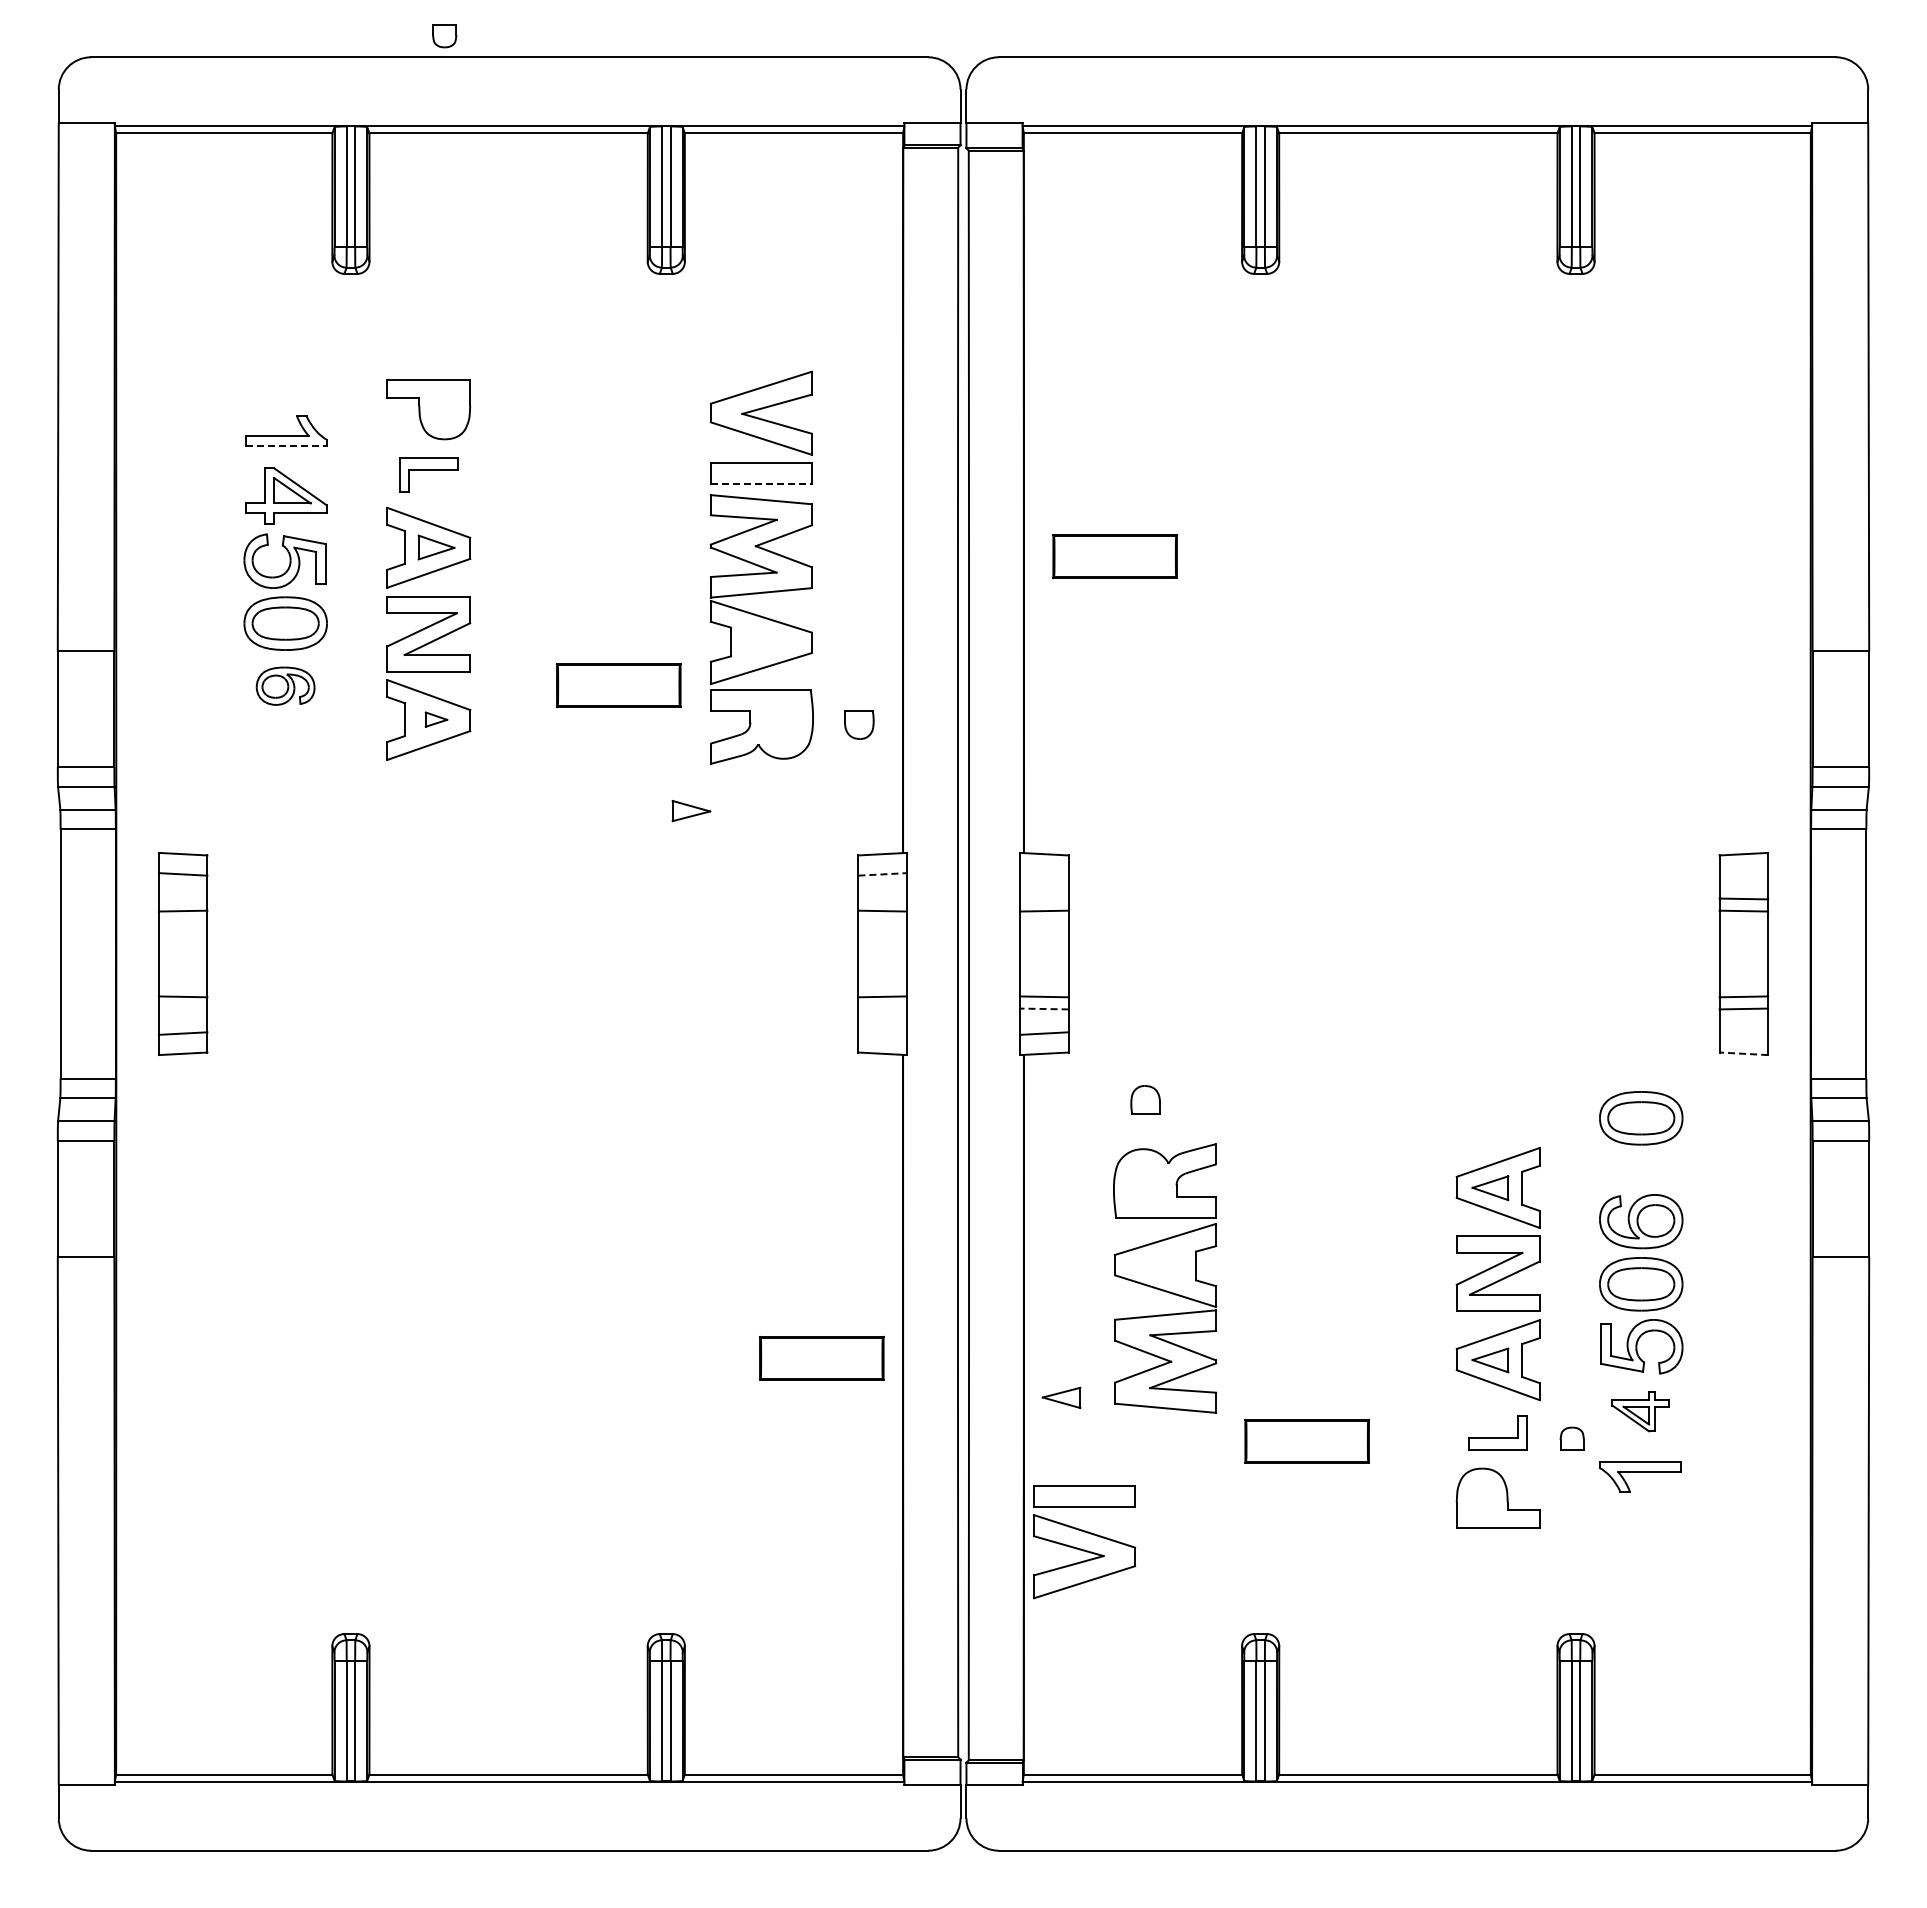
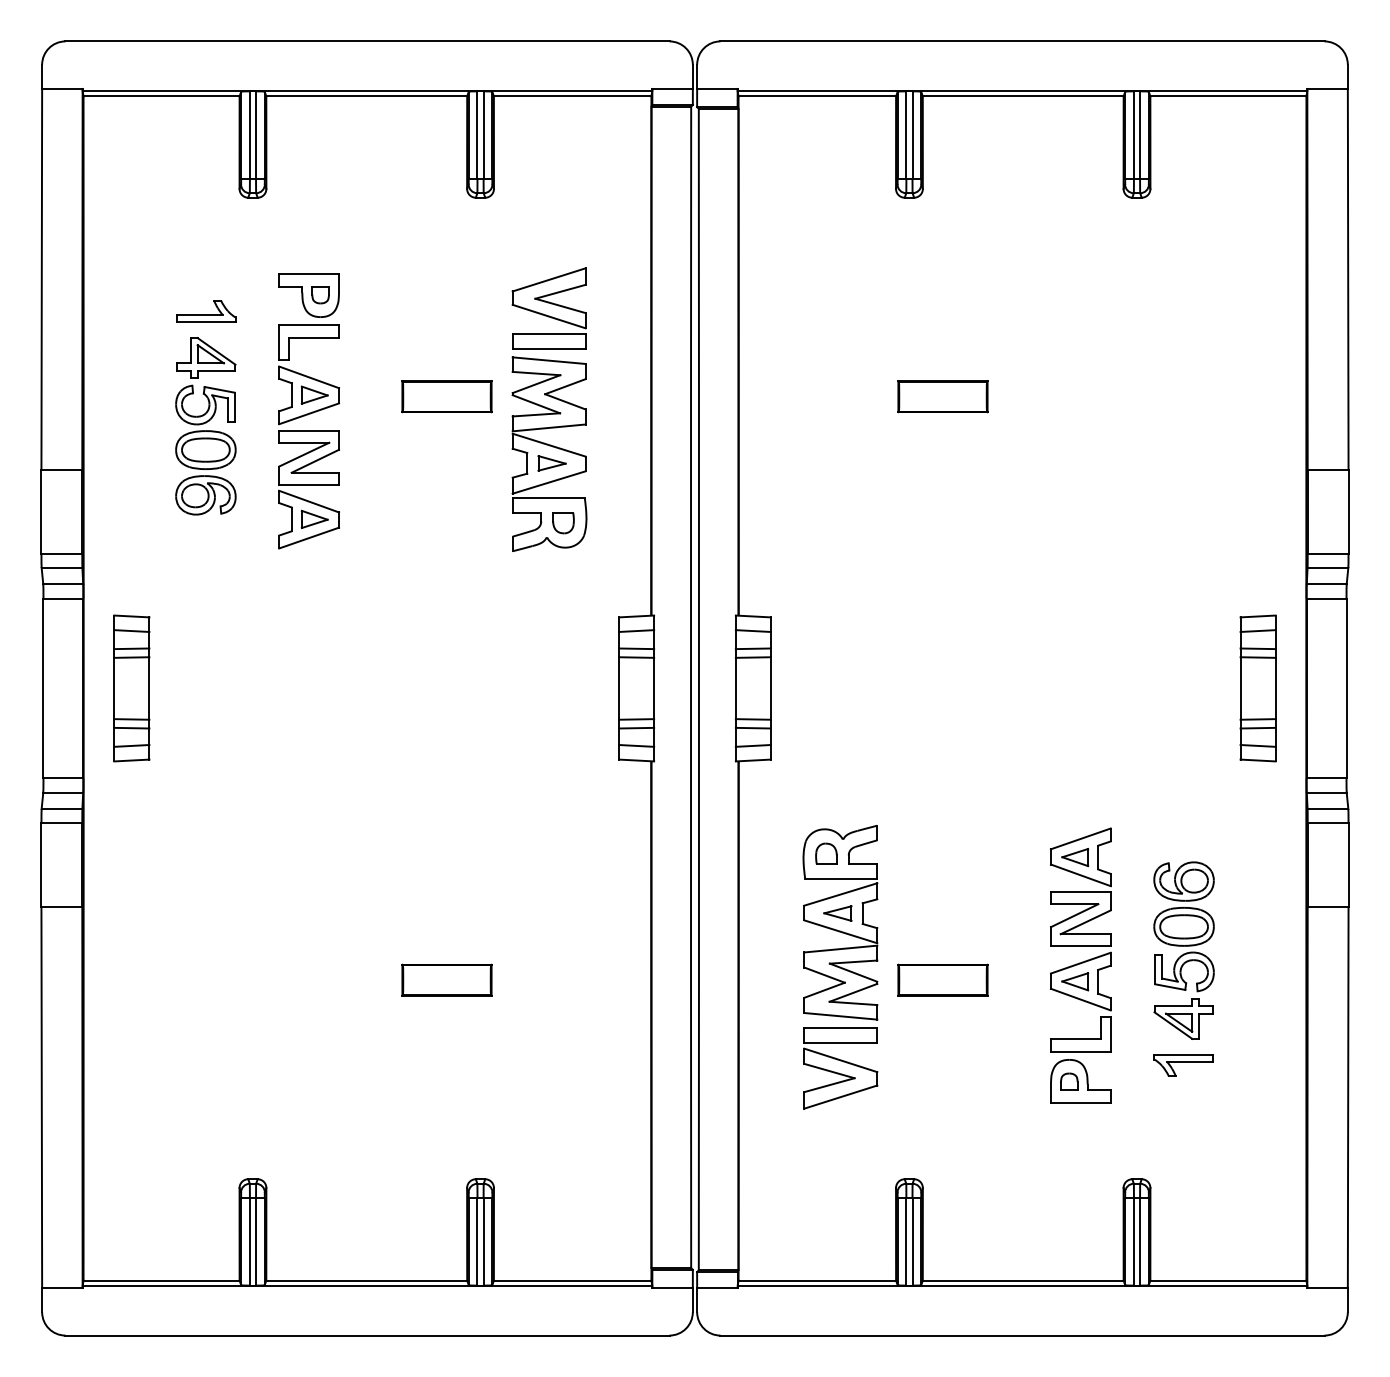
part: (444, 36) -> (320, 295), moved
line: (286, 446) -> (206, 322), dashed -> solid
part: (428, 474) -> (308, 342), size x1.43
line: (761, 483) -> (549, 348), dashed -> solid
part: (1114, 556) -> (942, 396), moved
part: (285, 685) -> (205, 494), size x1.43
part: (618, 685) -> (446, 396), moved
part: (436, 719) -> (314, 519), size x1.67
part: (859, 724) -> (563, 522), moved
part: (691, 811) -> (552, 463), moved
line: (883, 874) -> (637, 631), dashed -> solid
line: (1044, 874) -> (753, 631), added
line: (1743, 874) -> (1257, 631), added
line: (182, 898) -> (131, 648), added
line: (882, 898) -> (636, 648), added
line: (1044, 898) -> (753, 648), added
line: (182, 1008) -> (131, 727), added
line: (882, 1008) -> (636, 727), added
line: (1043, 1008) -> (752, 727), dashed -> solid
line: (882, 1033) -> (636, 745), added
line: (1743, 1033) -> (1257, 745), added
line: (1743, 1053) -> (1257, 760), dashed -> solid
part: (1145, 1099) -> (826, 853), moved
part: (1641, 1118) -> (1184, 807), removed
part: (821, 1357) -> (446, 979), moved
part: (1061, 1397) -> (837, 913), moved
part: (1640, 1411) -> (1183, 1018), size x1.43
part: (1498, 1433) -> (1081, 1034), size x1.43
part: (1571, 1438) -> (1068, 1081), moved
part: (1306, 1440) -> (942, 979), moved
part: (1084, 1542) -> (840, 1068), moved

